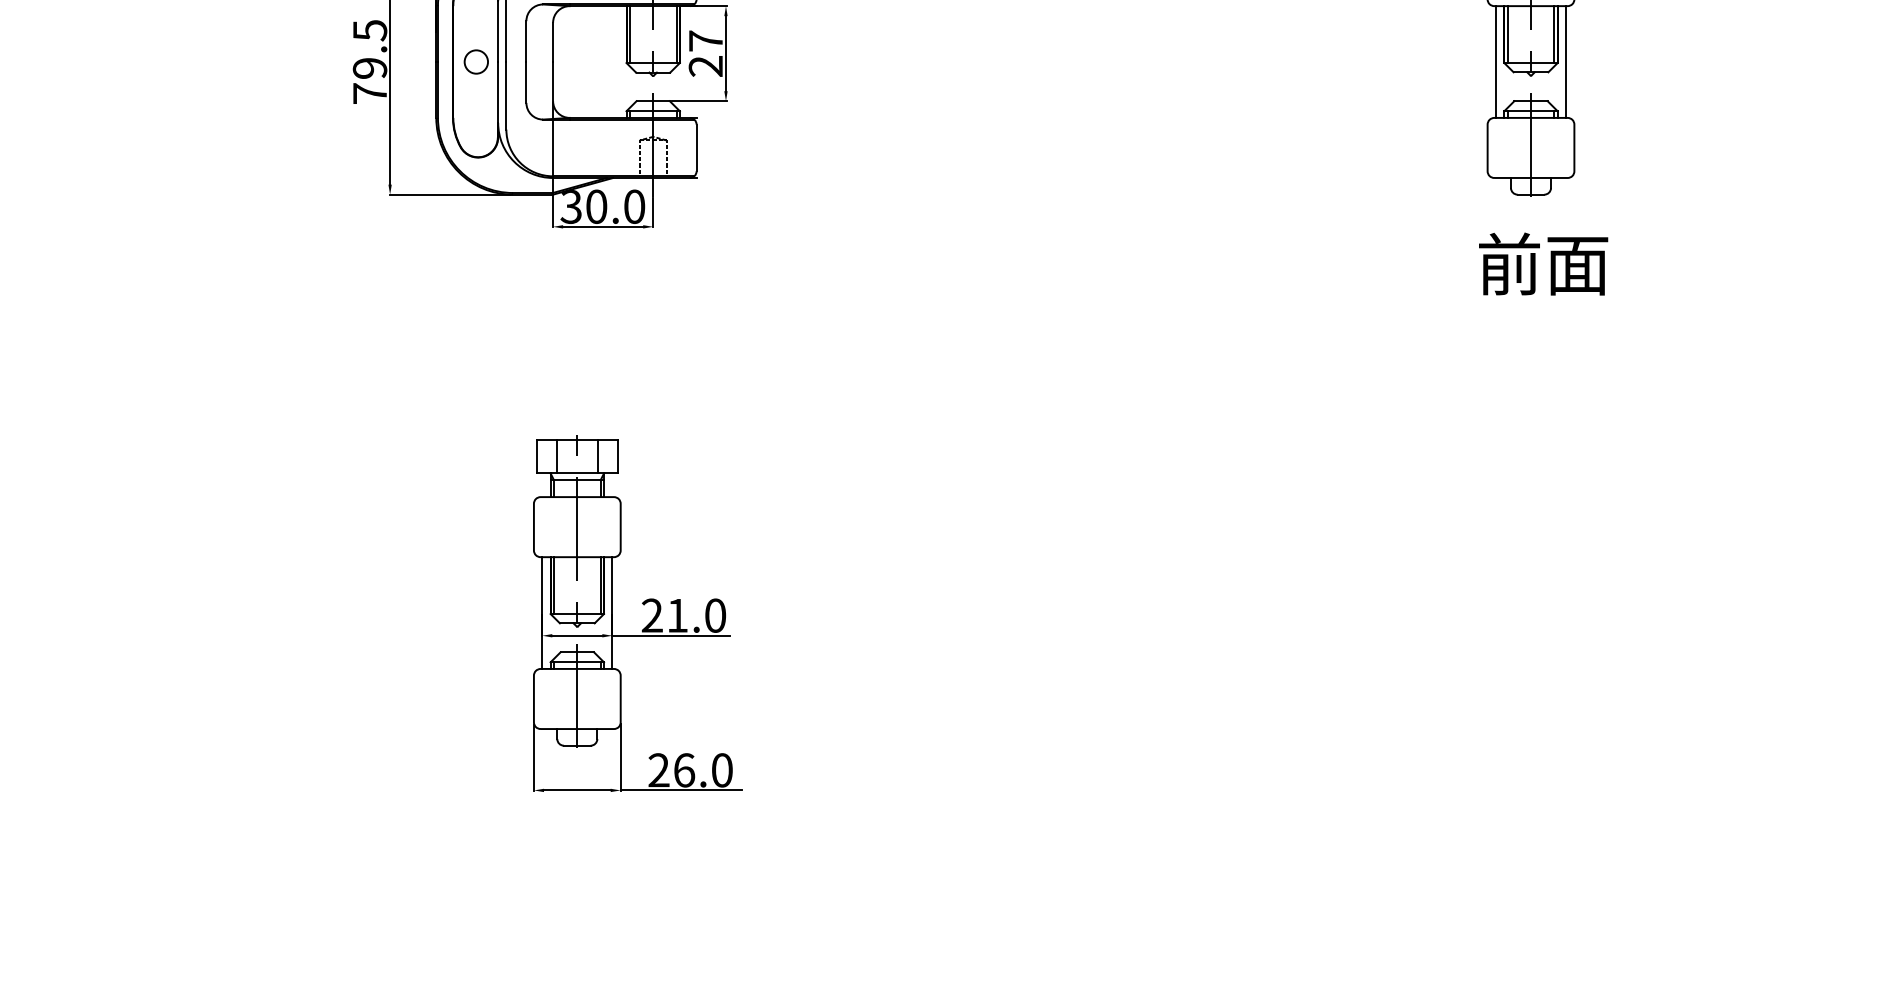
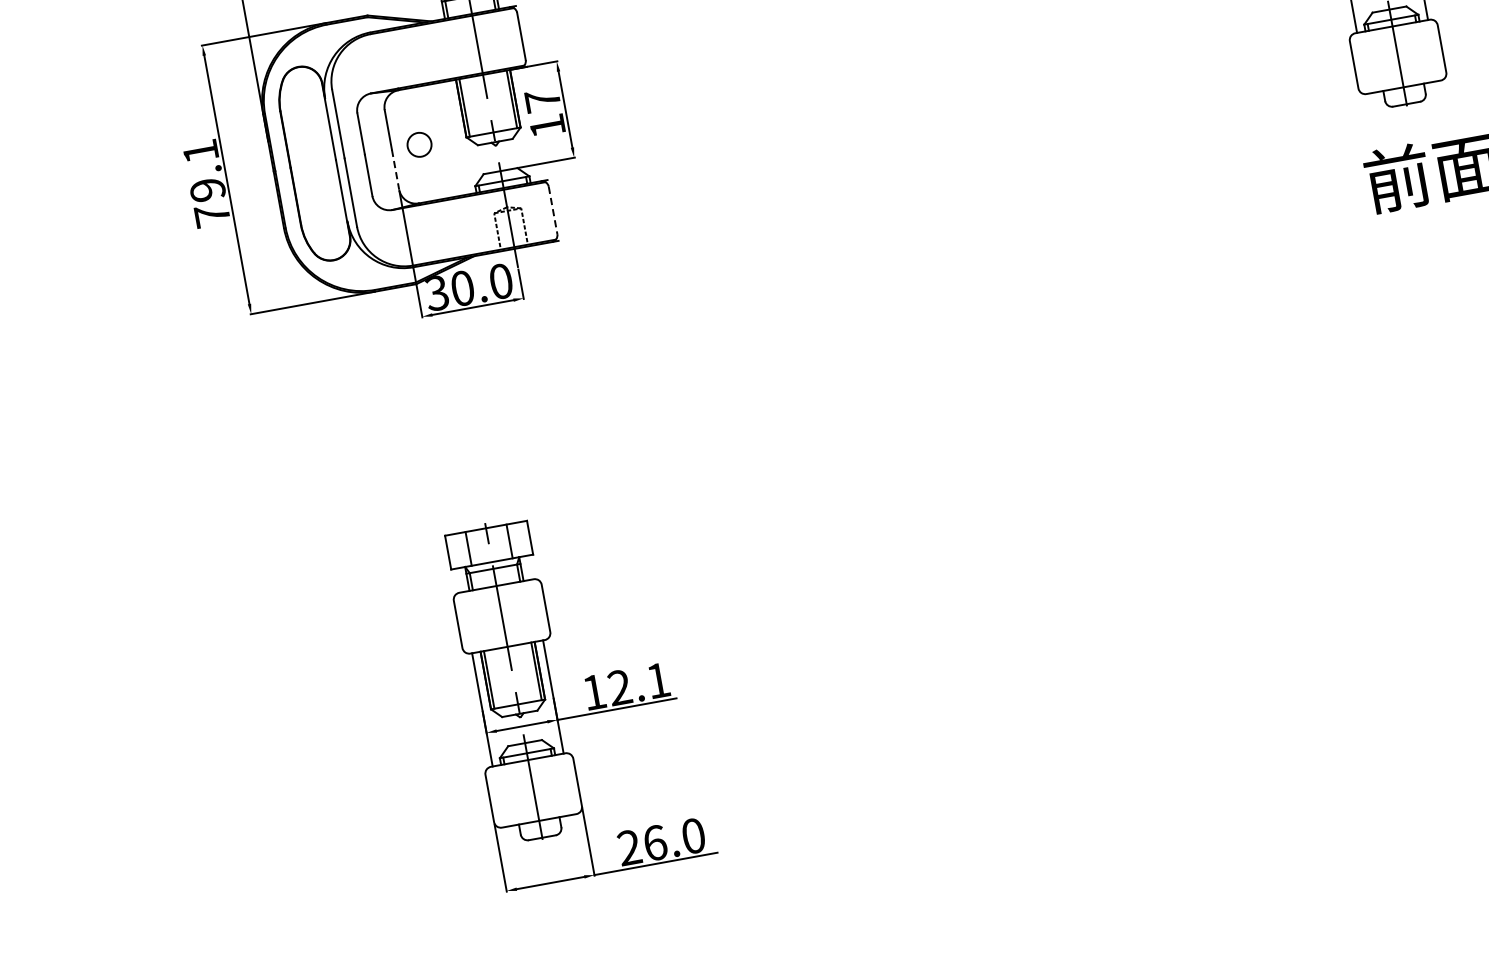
text: (370, 30) -> (201, 151), 79.5 -> 79.1
circle: (475, 61) -> (418, 144), moved
text: (705, 66) -> (547, 126), 27 -> 17
line: (553, 81) -> (395, 169), solid -> dashed
line: (696, 148) -> (553, 211), solid -> dashed
text: (683, 615) -> (625, 686), 21.0 -> 12.1

